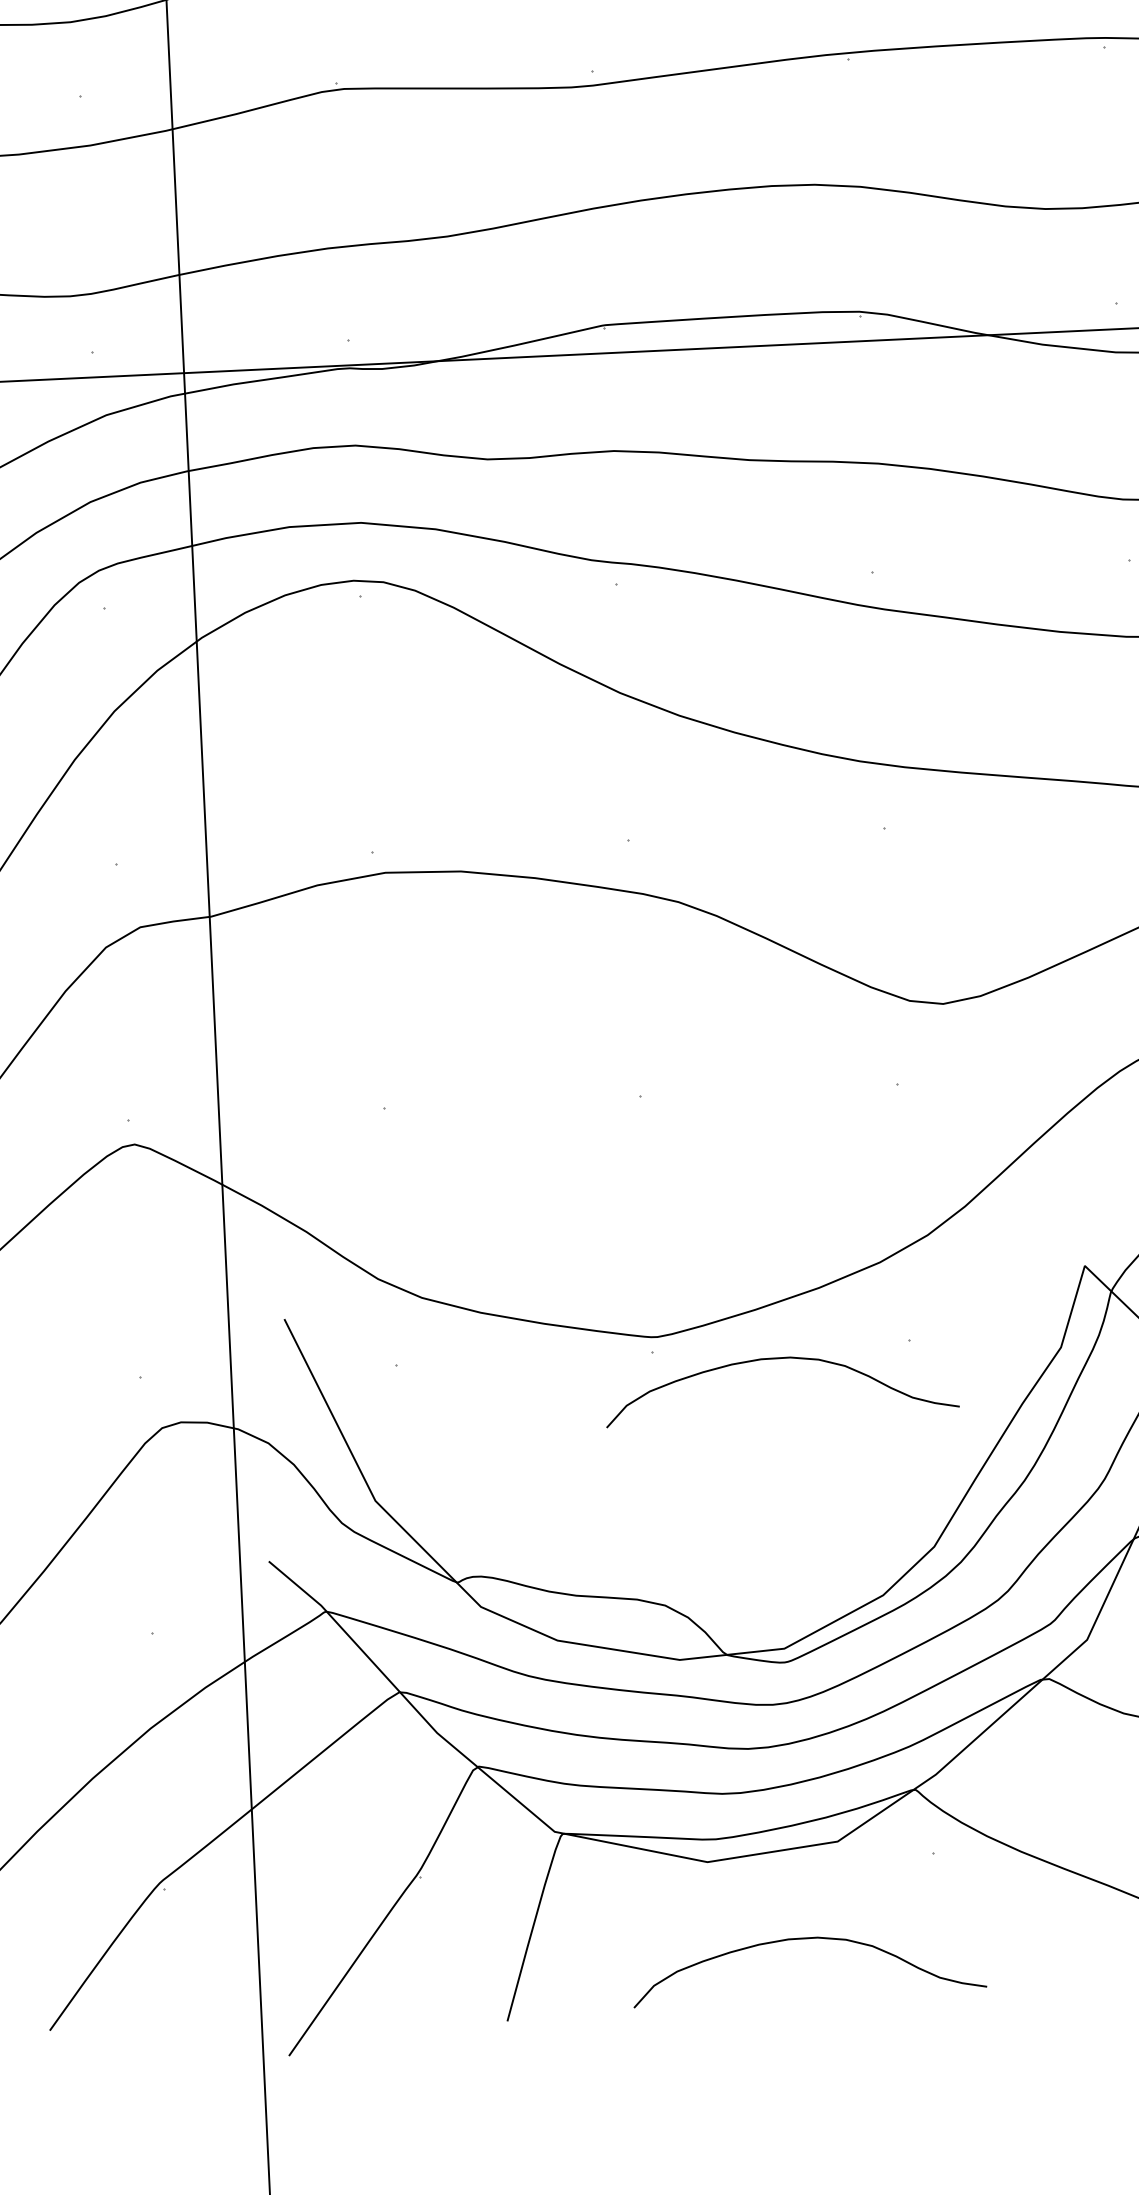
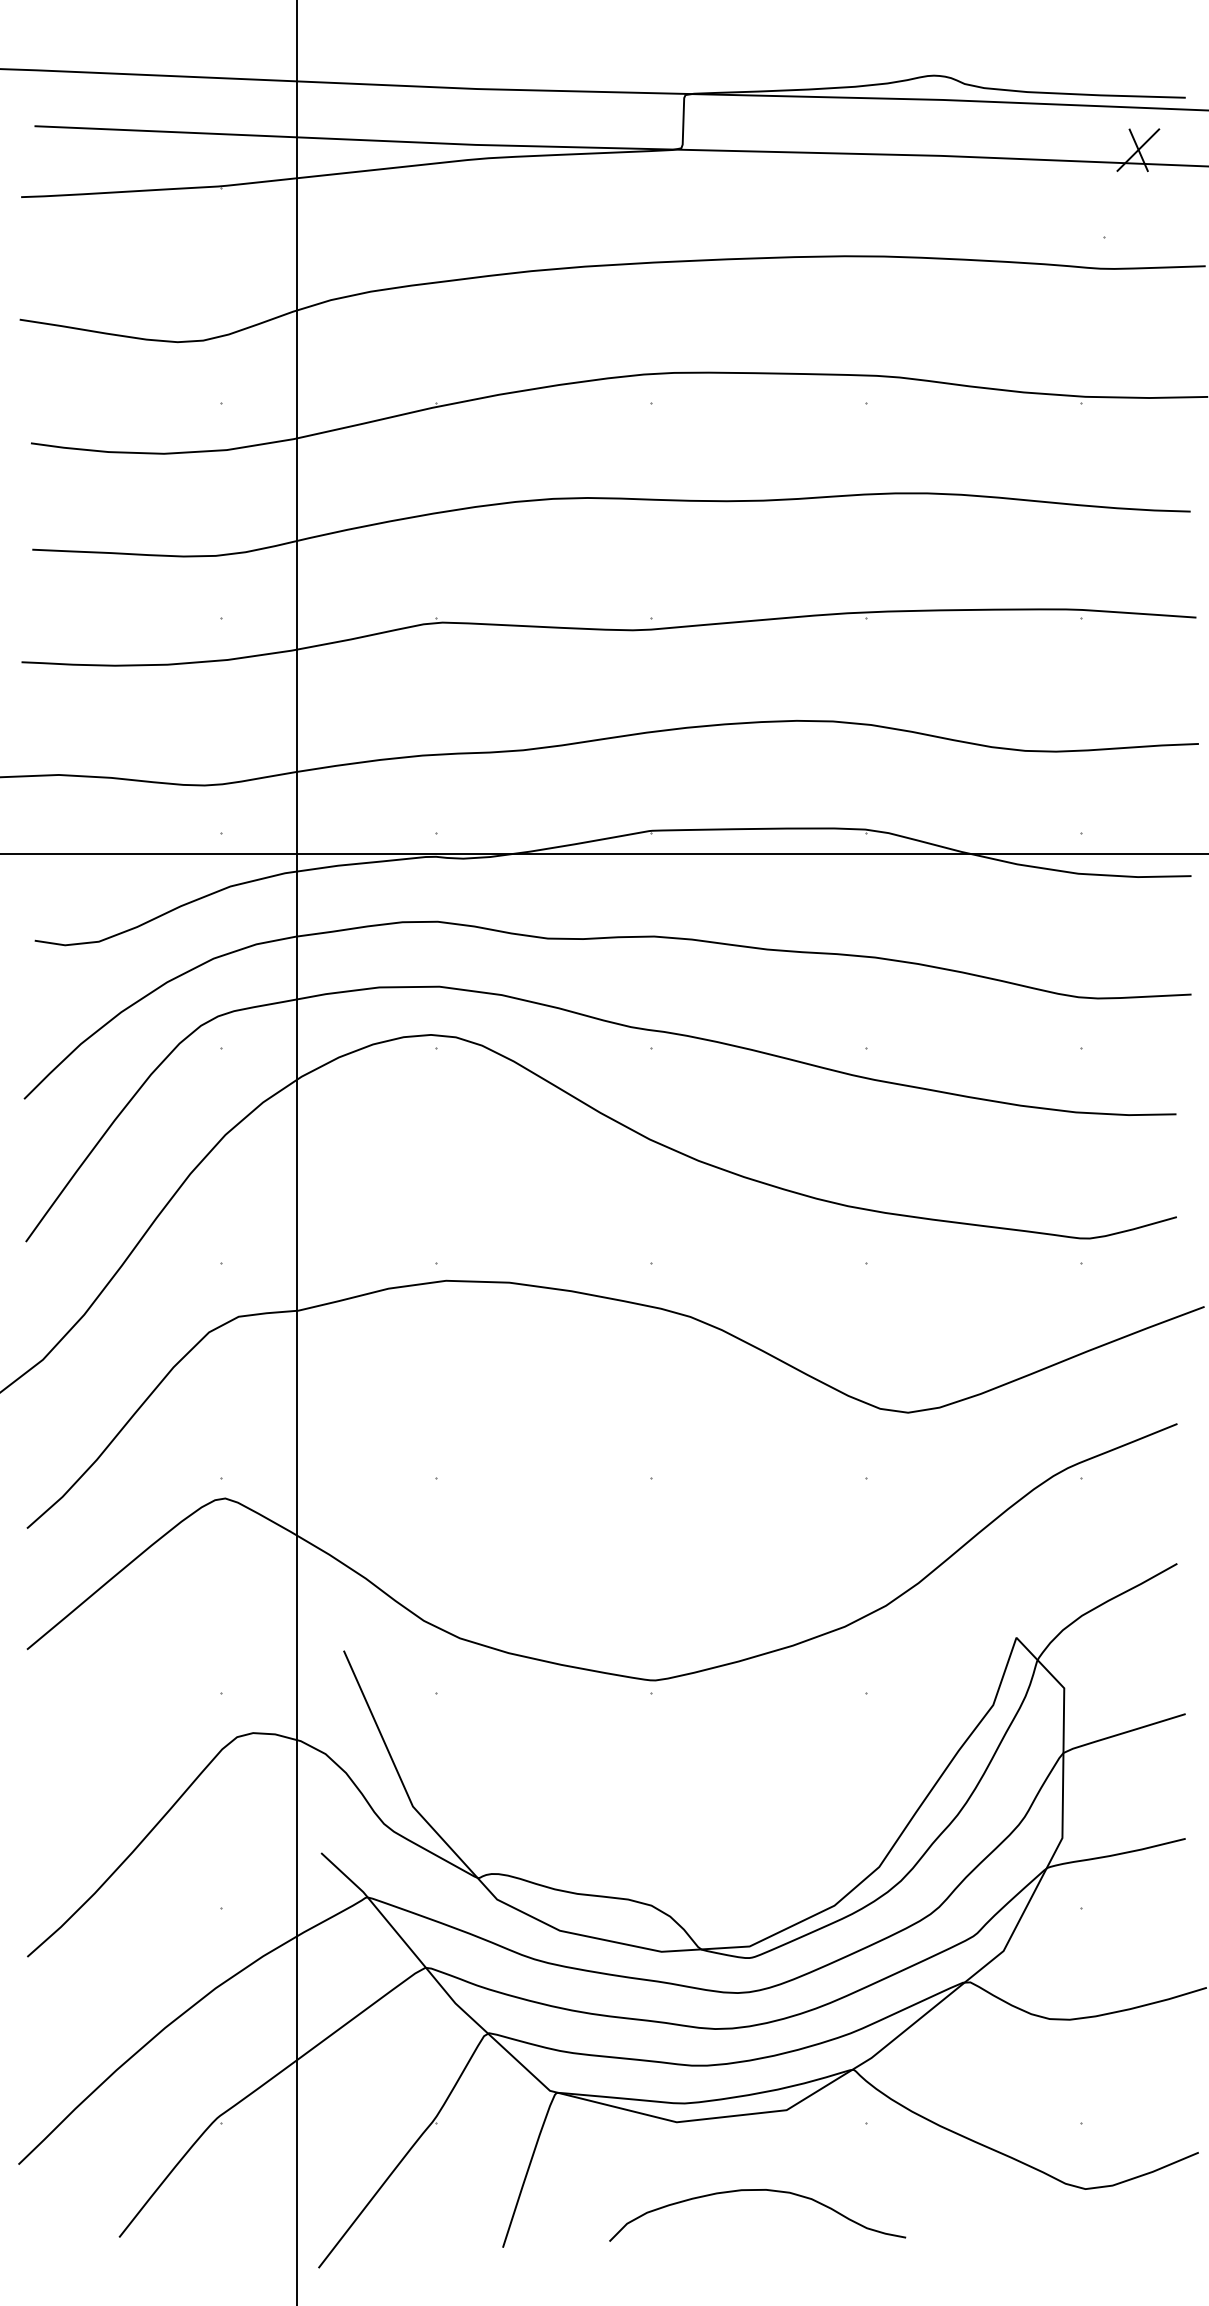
curve: (780, 1358) -> (757, 1703), removed

